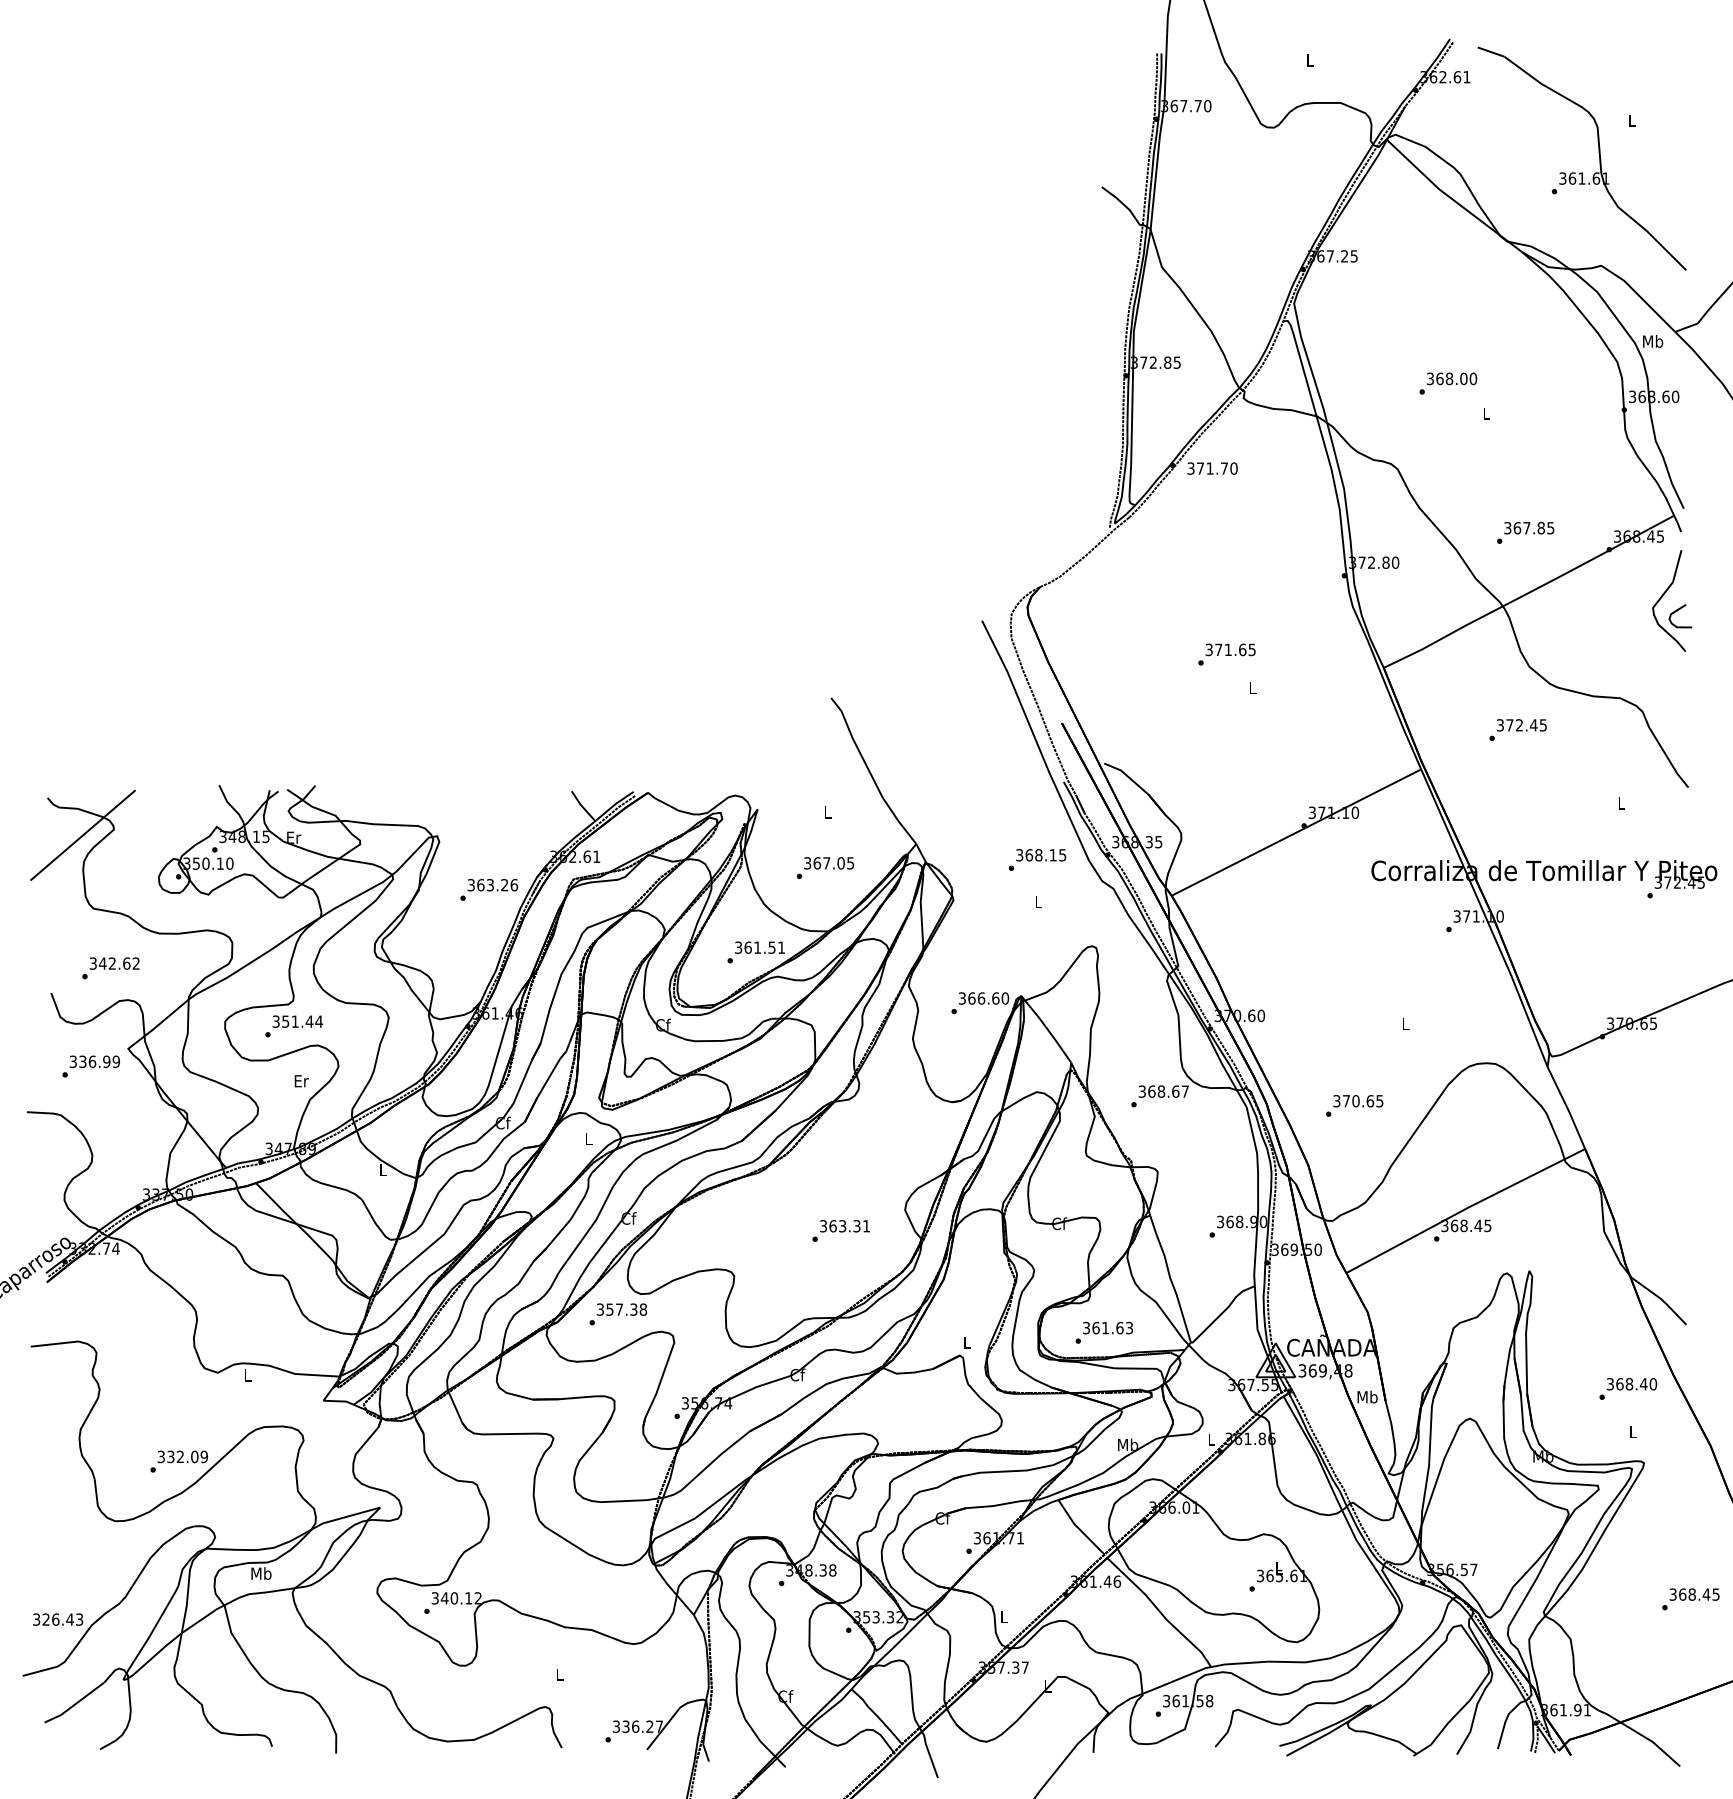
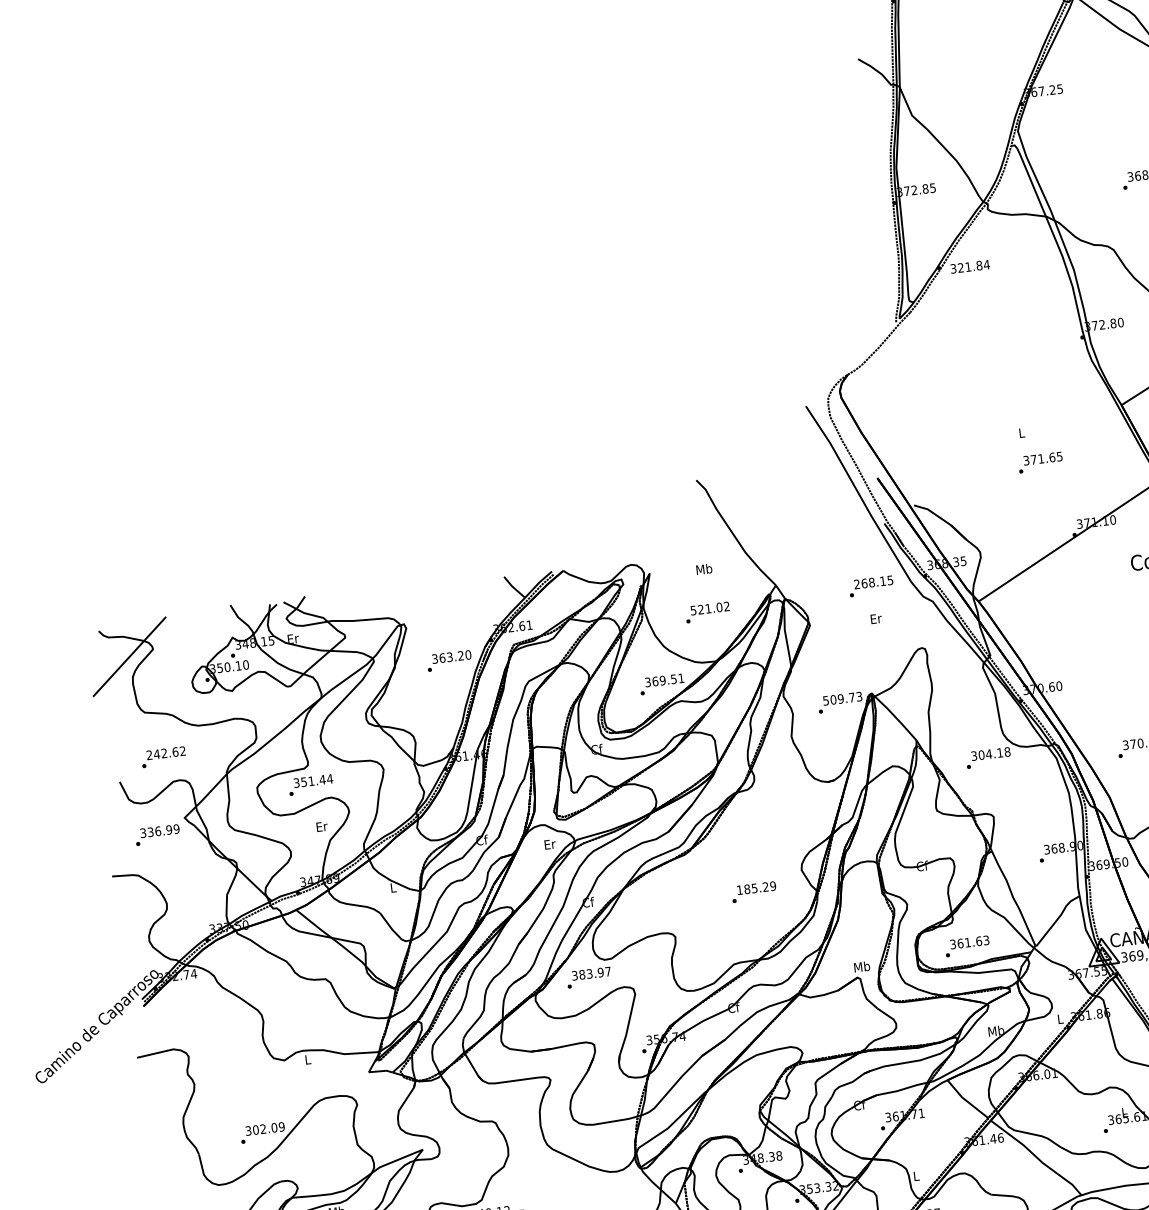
text: (1217, 468) -> (974, 266), 371.70 -> 321.84
text: (1226, 654) -> (1040, 462), moved
text: (827, 812) -> (704, 569), L -> Mb
text: (1019, 855) -> (856, 584), 368.15 -> 268.15
text: (829, 863) -> (710, 608), 367.05 -> 521.02
text: (514, 885) -> (468, 655), 363.26 -> 363.20
text: (1039, 902) -> (876, 619), L -> Er
text: (757, 947) -> (662, 680), 361.51 -> 369.51
text: (92, 963) -> (148, 755), 342.62 -> 242.62
text: (984, 998) -> (843, 698), 366.60 -> 509.73
text: (1168, 1091) -> (994, 753), 368.67 -> 304.18
text: (589, 1138) -> (550, 844), L -> Er
text: (845, 1226) -> (756, 888), 363.31 -> 185.29
text: (626, 1309) -> (595, 973), 357.38 -> 383.97
text: (967, 1342) -> (862, 966), L -> Mb
text: (170, 1456) -> (255, 1129), 332.09 -> 302.09

